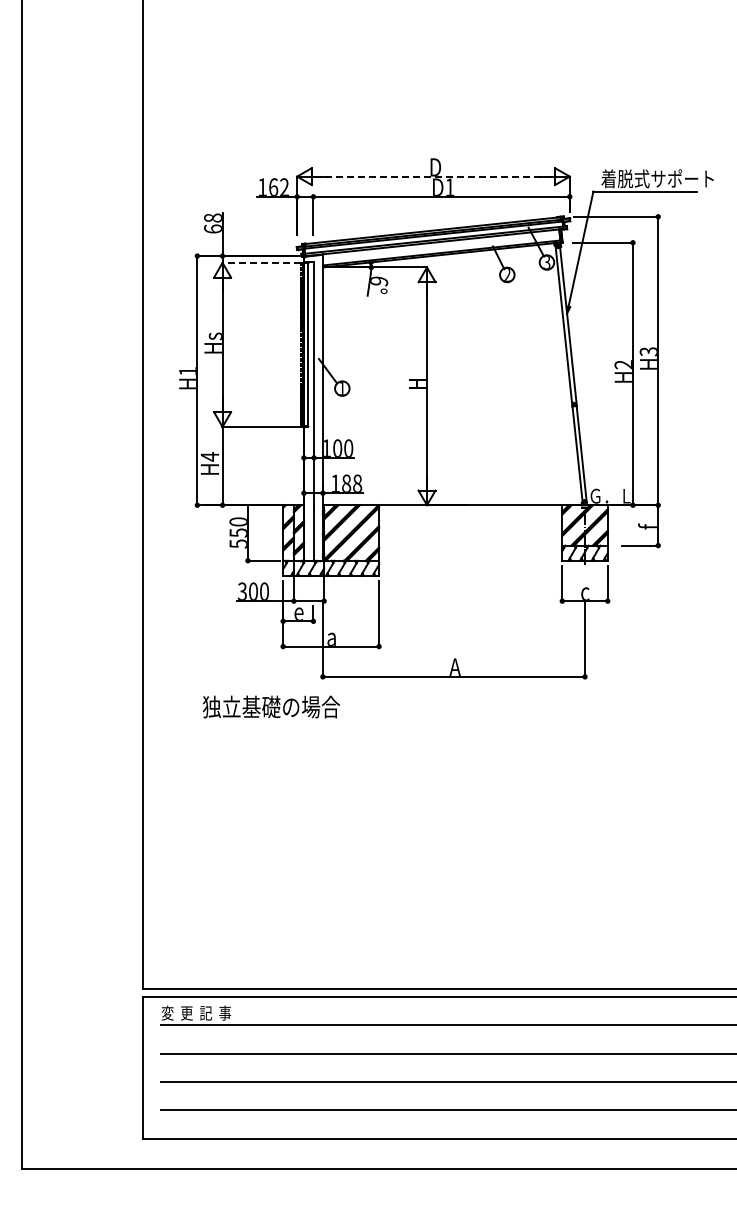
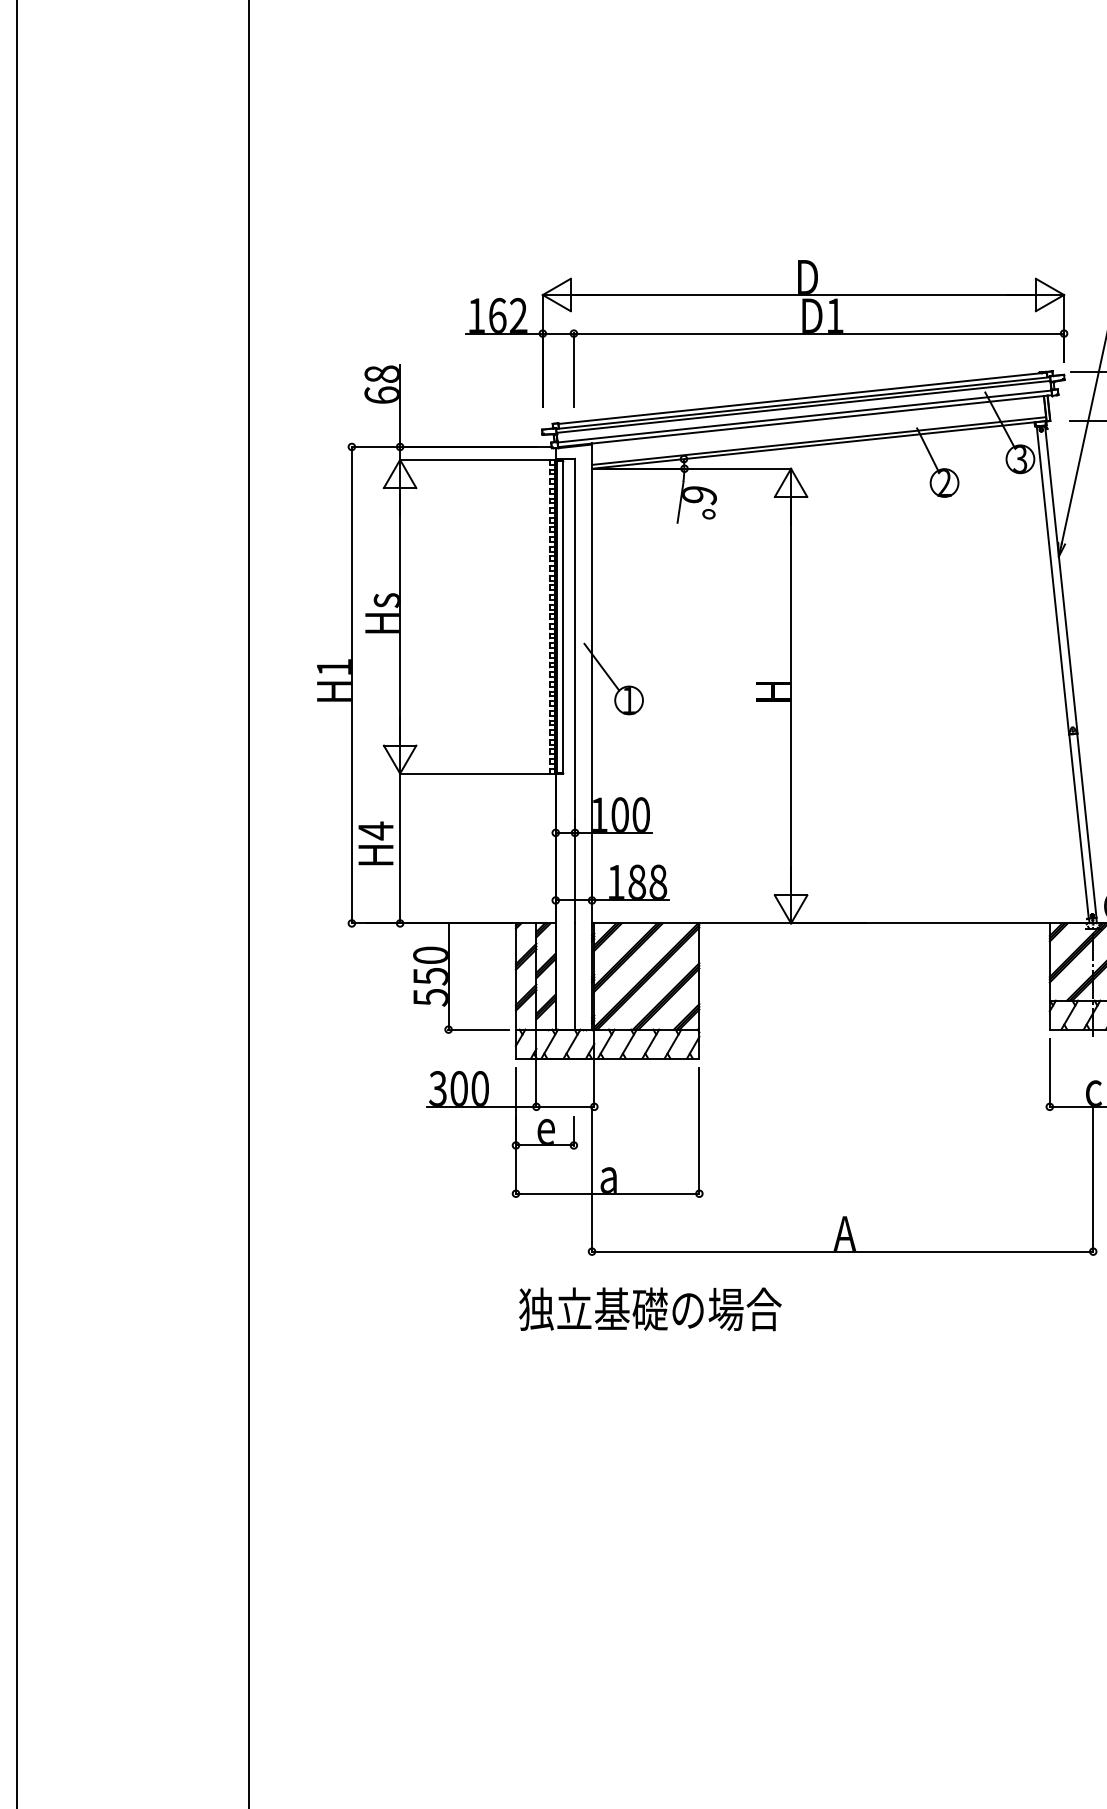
line: (433, 176) -> (803, 294), dashed -> solid
line: (261, 262) -> (474, 459), dashed -> solid
text: (271, 706) -> (650, 1308), moved

